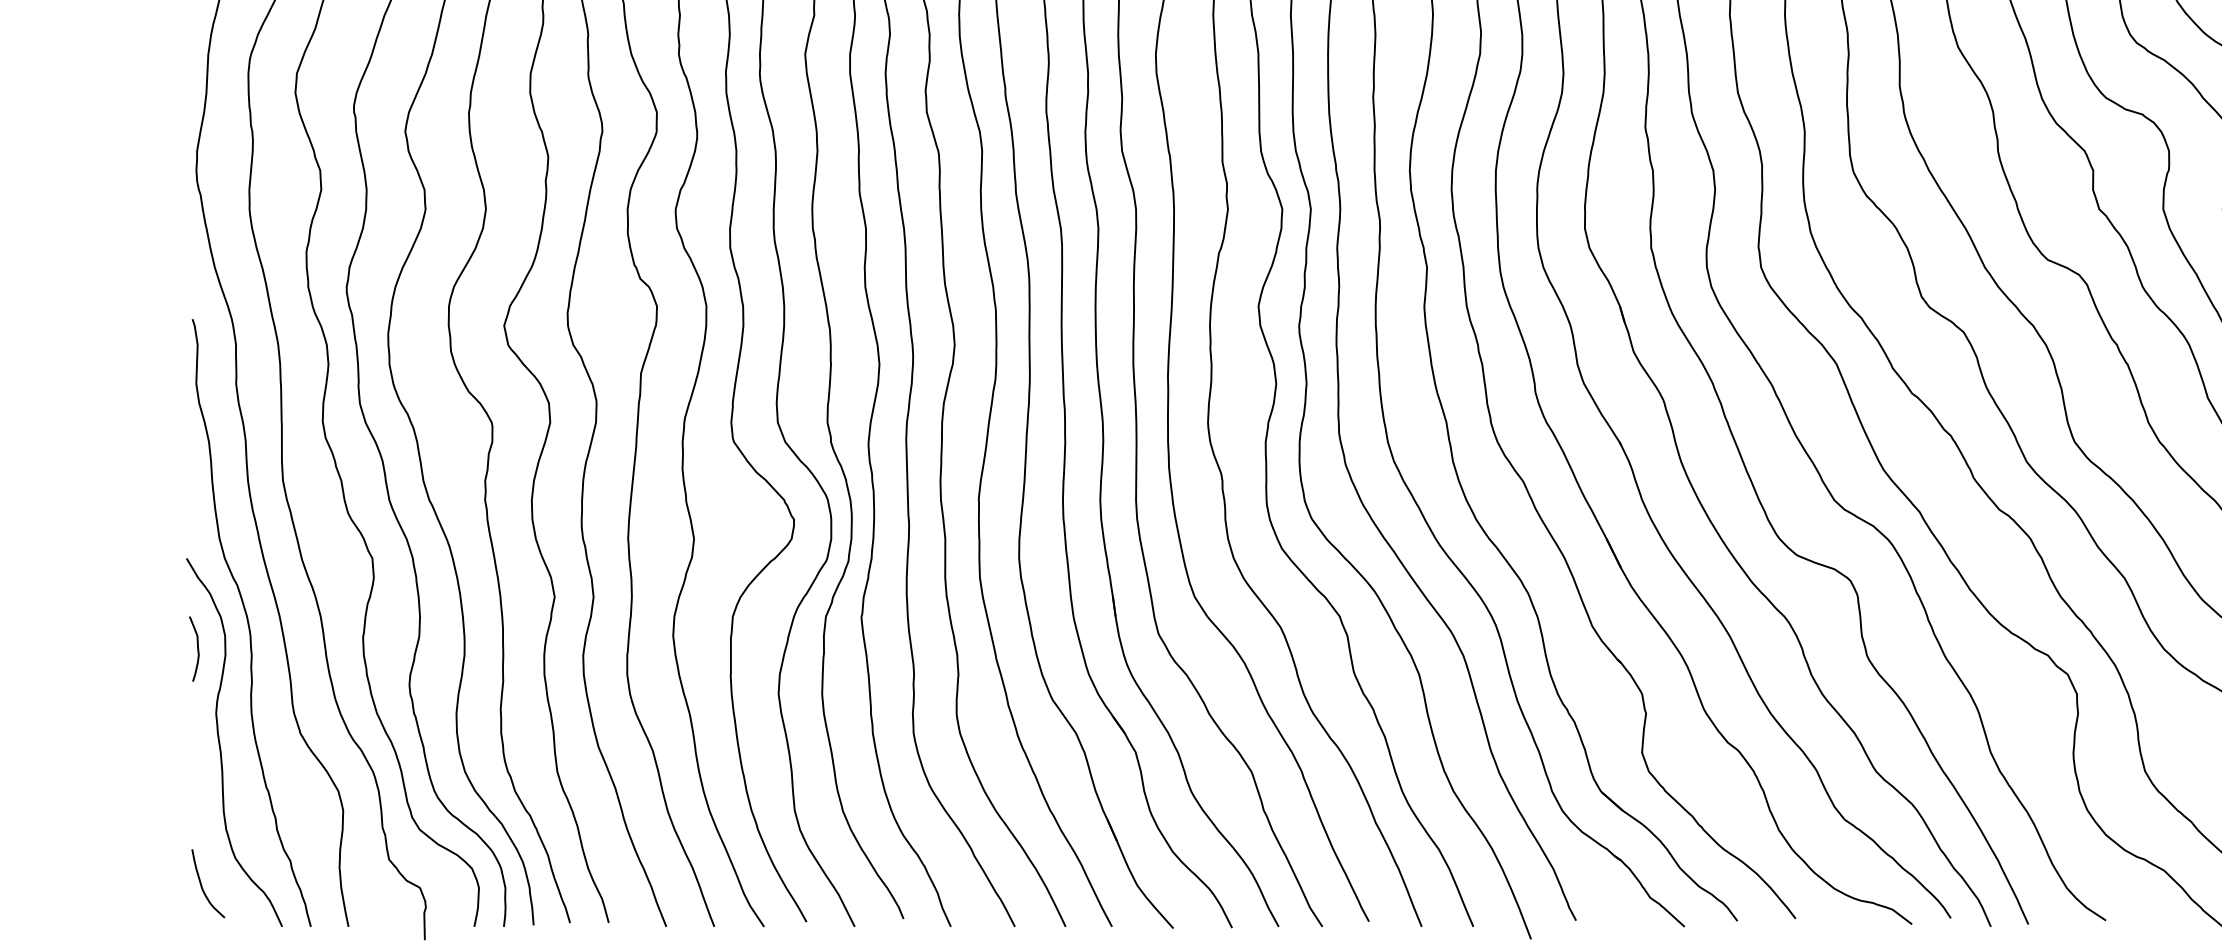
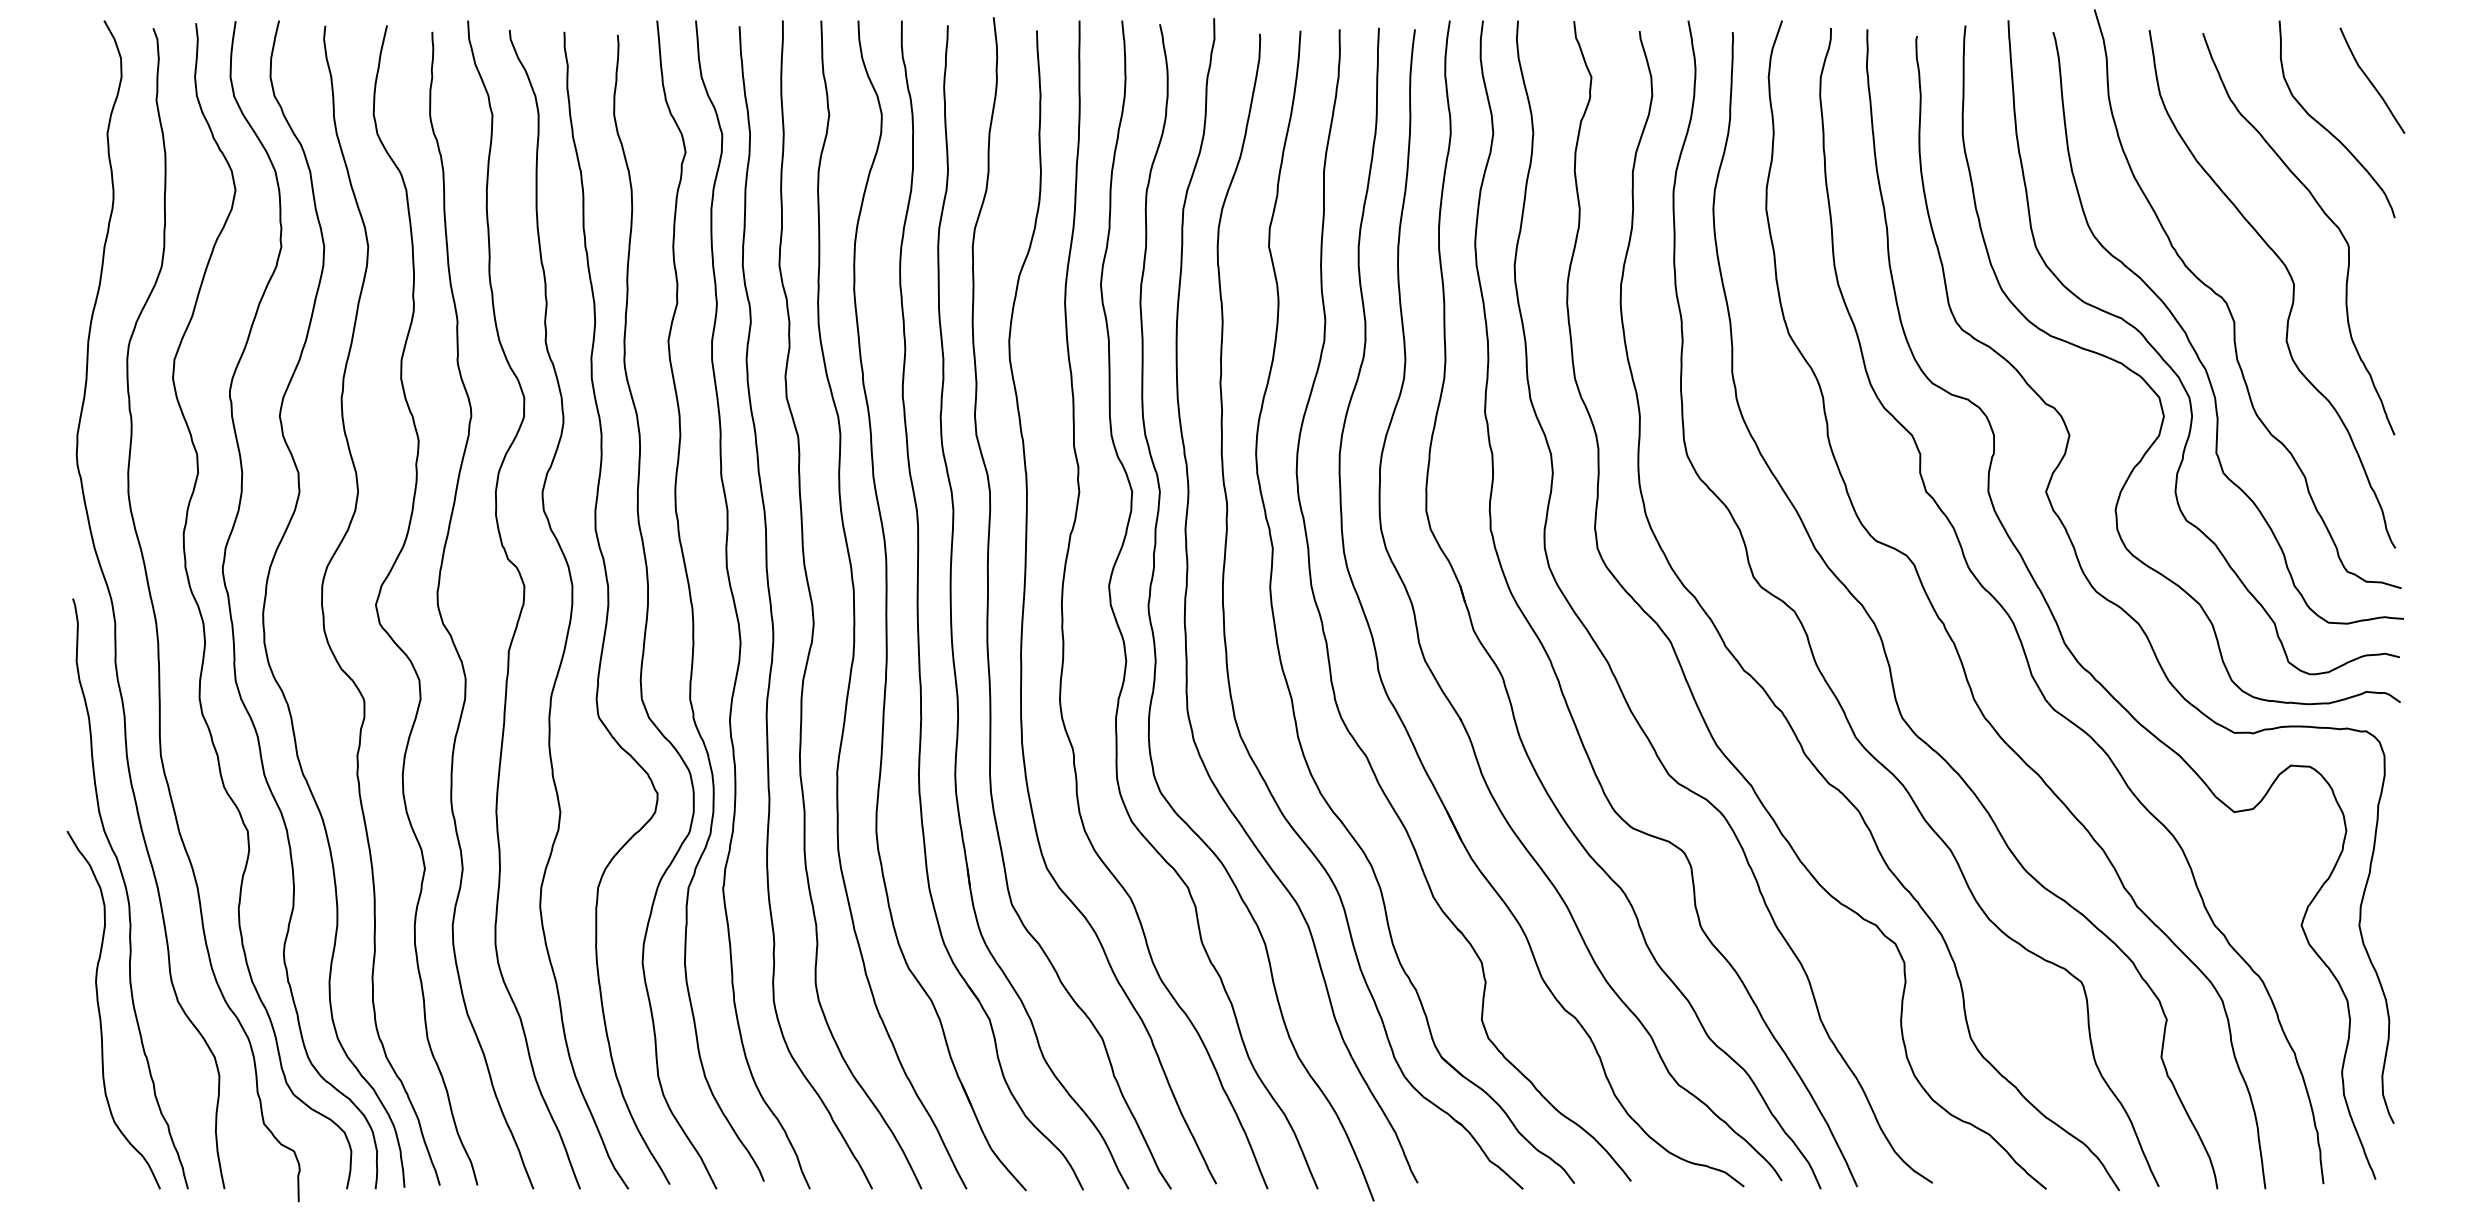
curve: (197, 648) -> (77, 918), removed
curve: (202, 884) -> (82, 1148), removed

